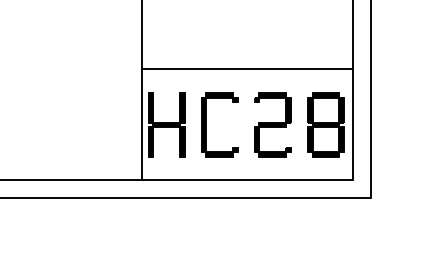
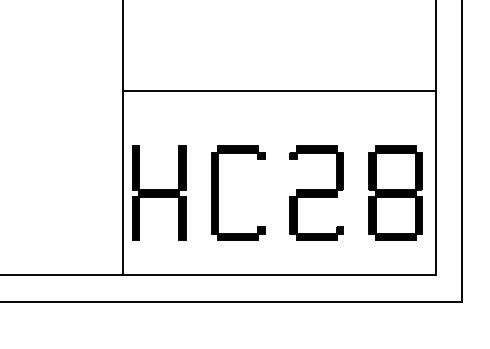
line: (247, 69) -> (279, 91), moved

